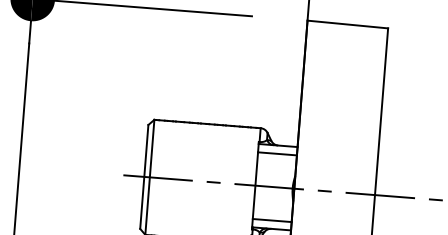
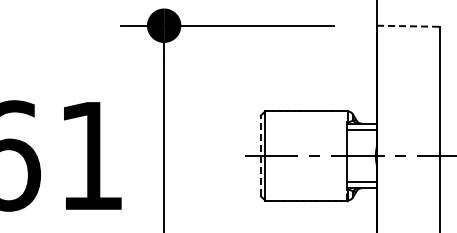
line: (348, 24) -> (408, 26), solid -> dashed
line: (143, 176) -> (260, 155), solid -> dashed

